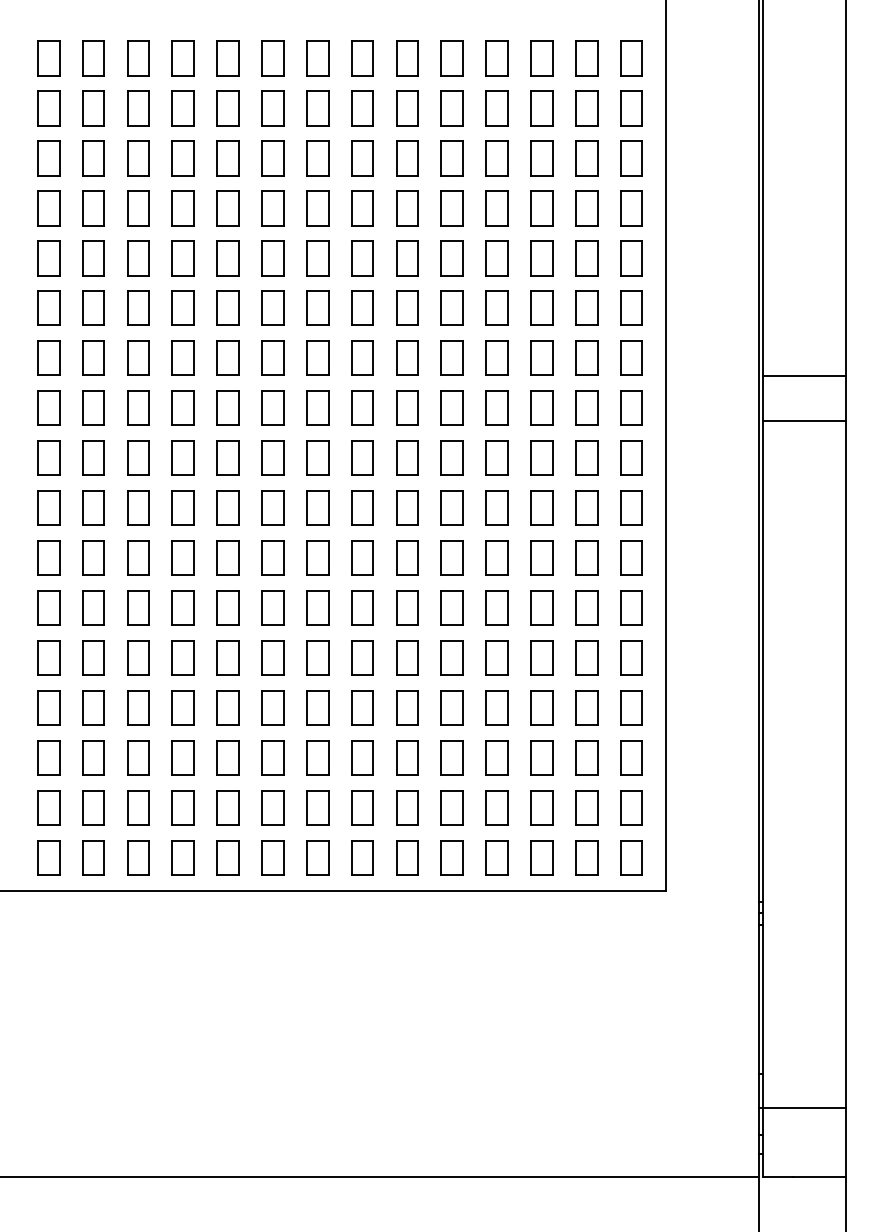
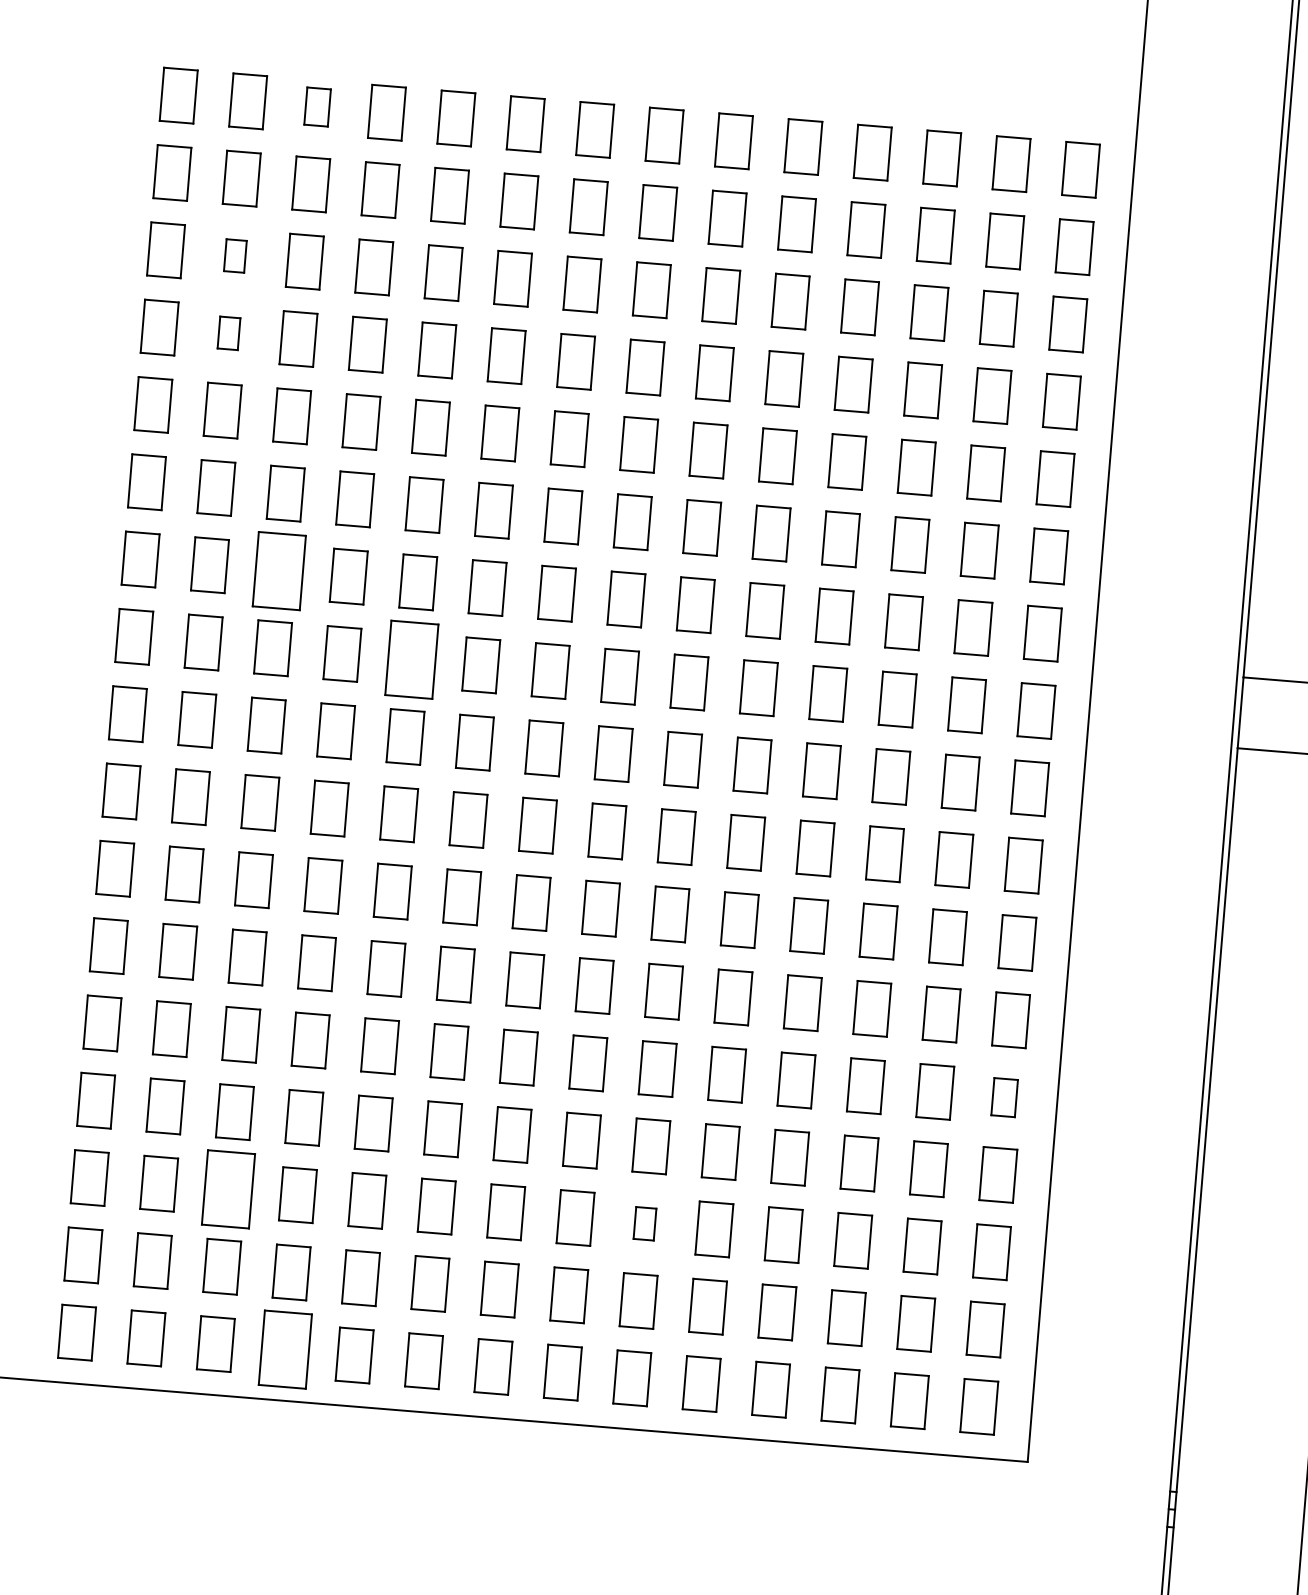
part: (138, 58) -> (317, 106), size x0.7
part: (93, 158) -> (235, 256), size x0.6
part: (93, 208) -> (228, 333), size x0.6
part: (138, 357) -> (279, 569), size x1.4
part: (227, 407) -> (411, 658), size x1.4
part: (631, 657) -> (1004, 1096), size x0.7
part: (138, 757) -> (228, 1188), size x1.4
part: (407, 757) -> (645, 1223), size x0.6
part: (182, 857) -> (284, 1349), size x1.4

